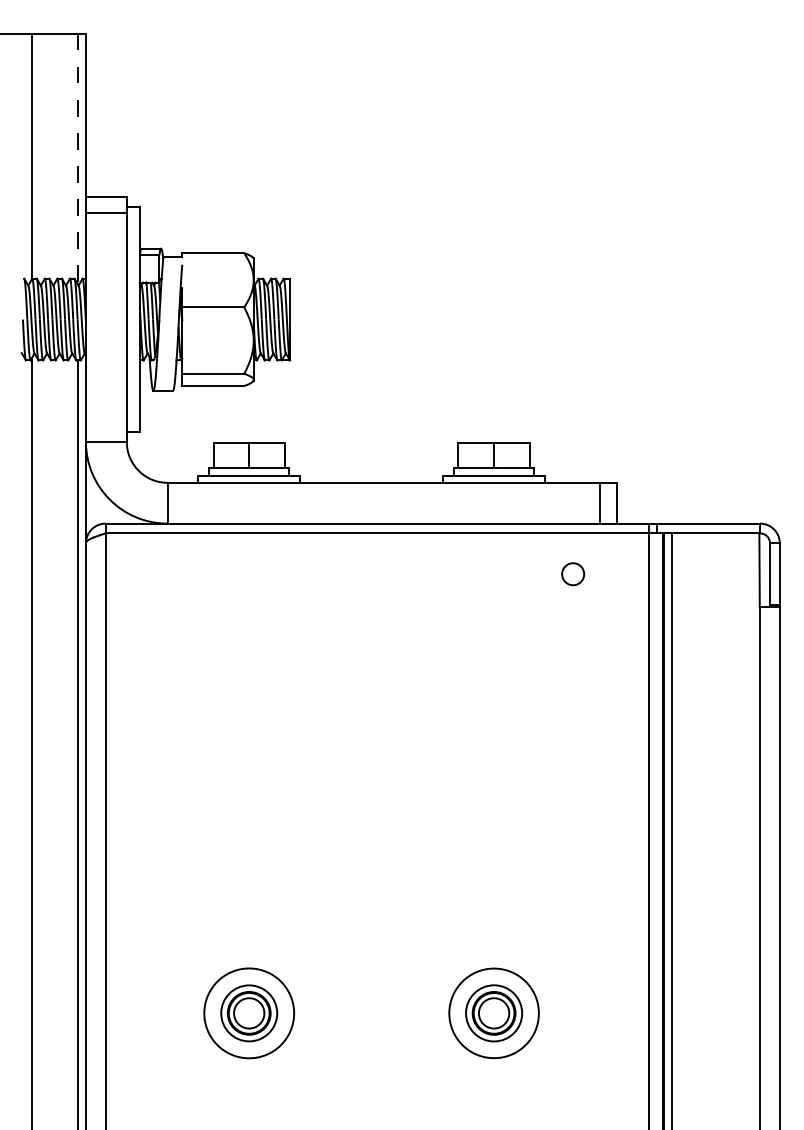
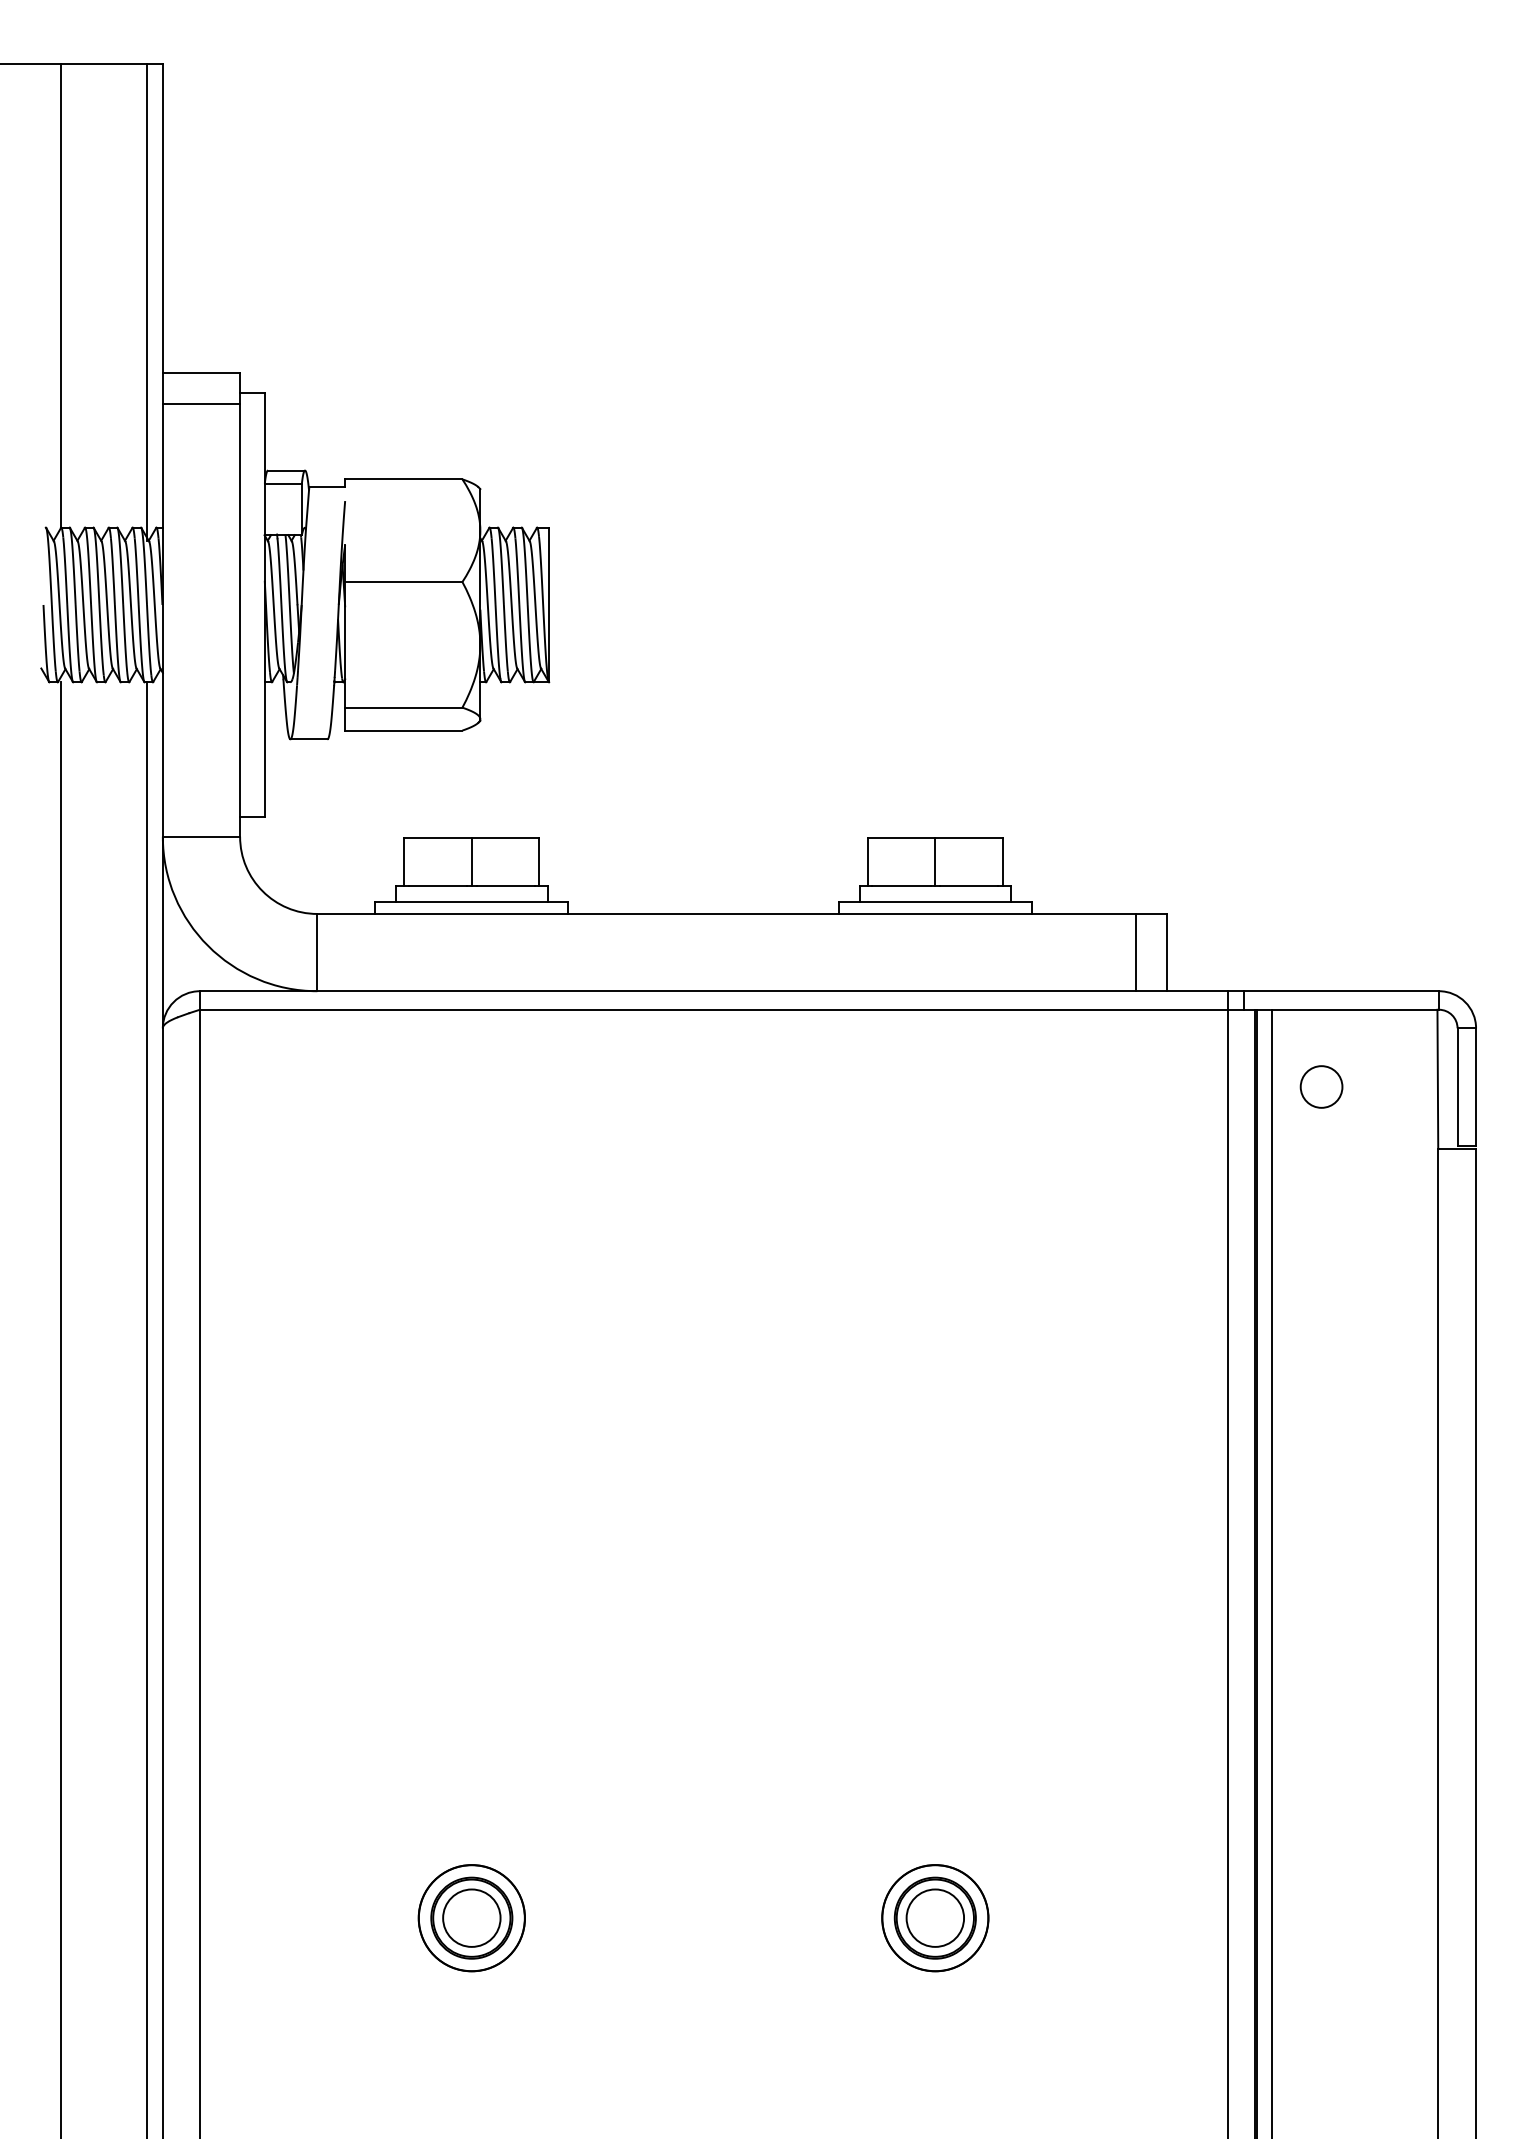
line: (77, 160) -> (146, 303), dashed -> solid
circle: (573, 574) -> (1322, 1087), moved
circle: (249, 1013) -> (472, 1918), size x0.62
circle: (494, 1013) -> (936, 1918), size x0.62

